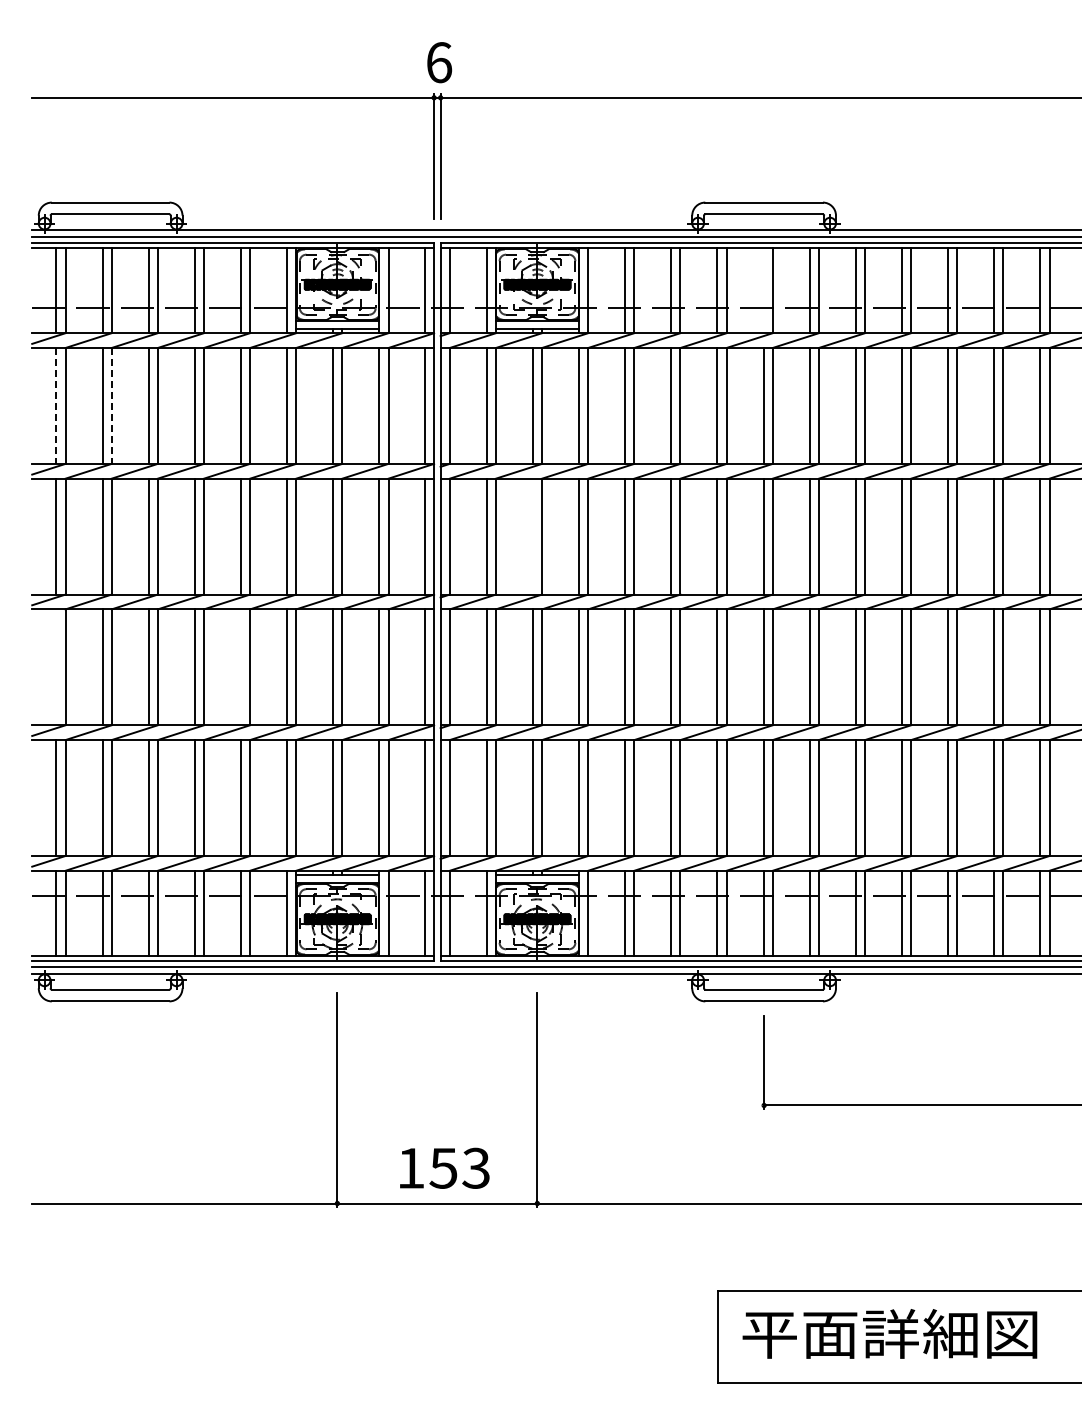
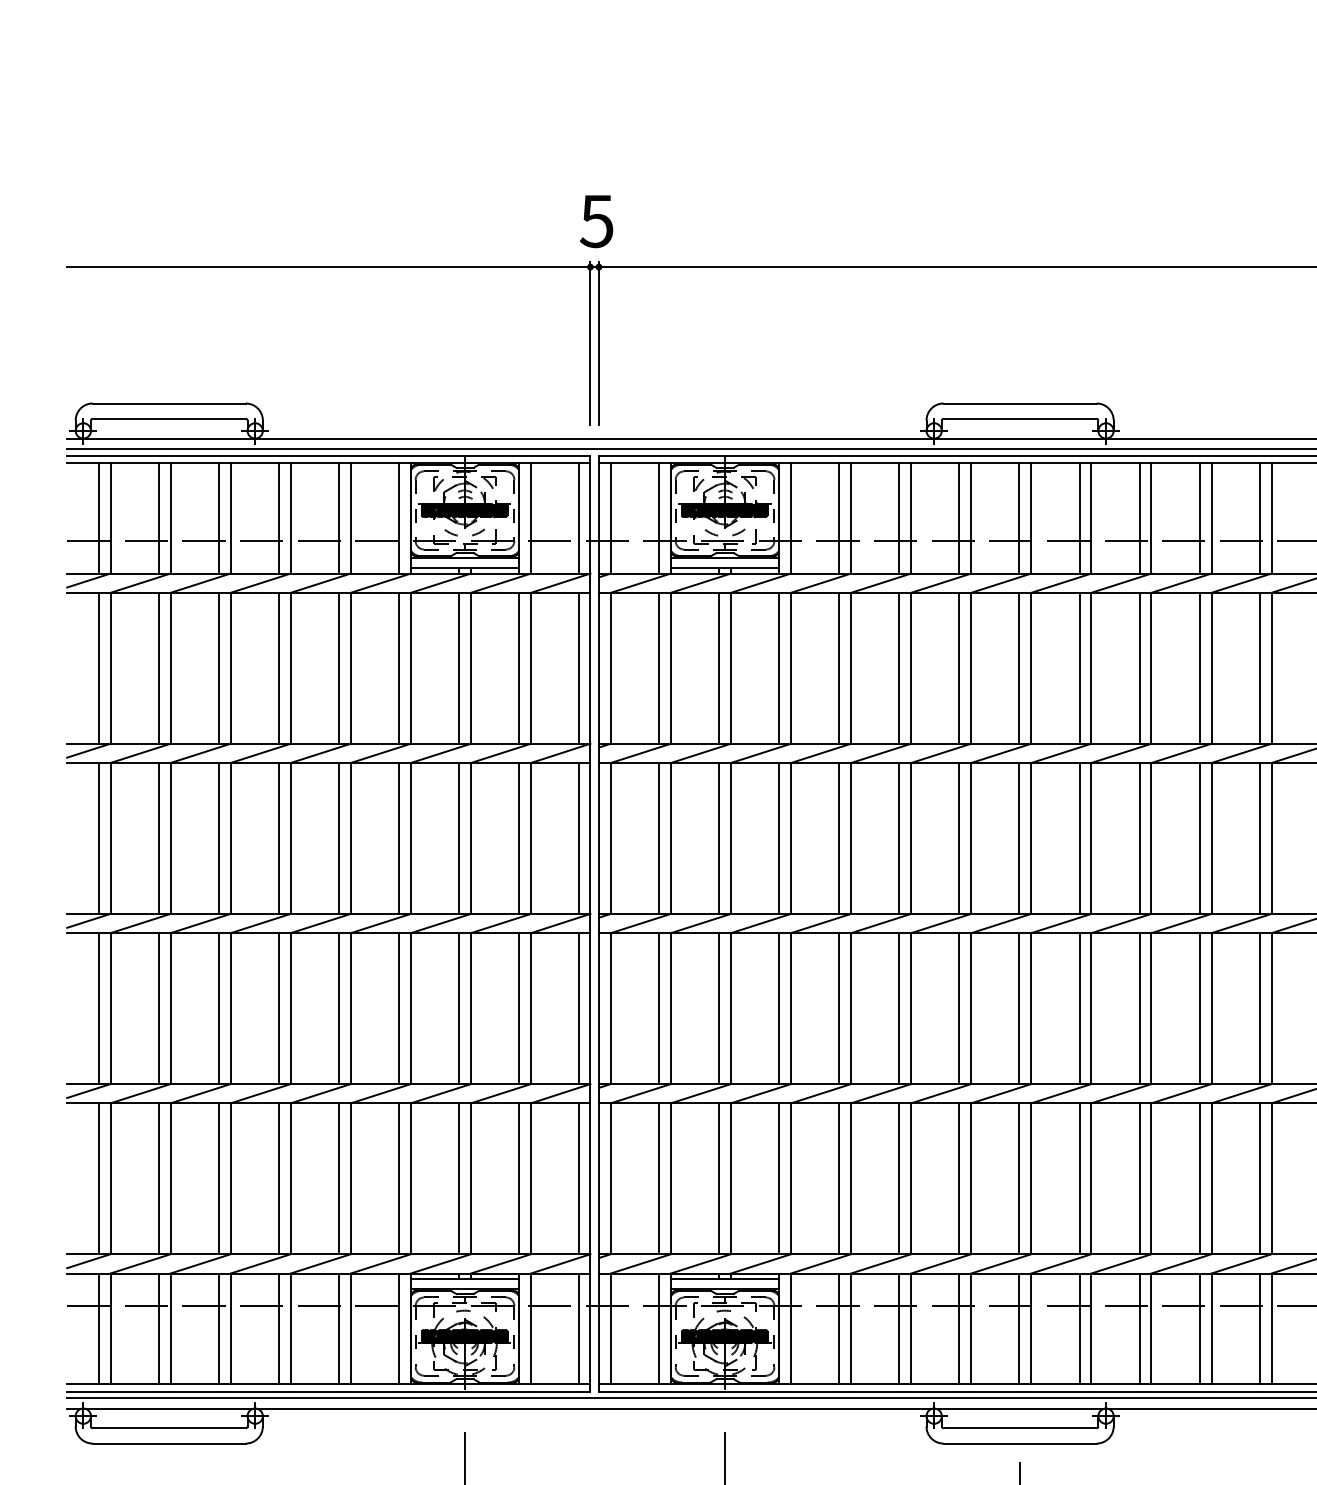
text: (439, 62) -> (597, 221), 6 -> 5
line: (763, 290) -> (1019, 517), added
line: (56, 405) -> (98, 667), dashed -> solid
line: (111, 405) -> (170, 667), dashed -> solid
line: (532, 536) -> (718, 838), added
line: (56, 667) -> (98, 1008), added
line: (240, 667) -> (338, 1008), added

